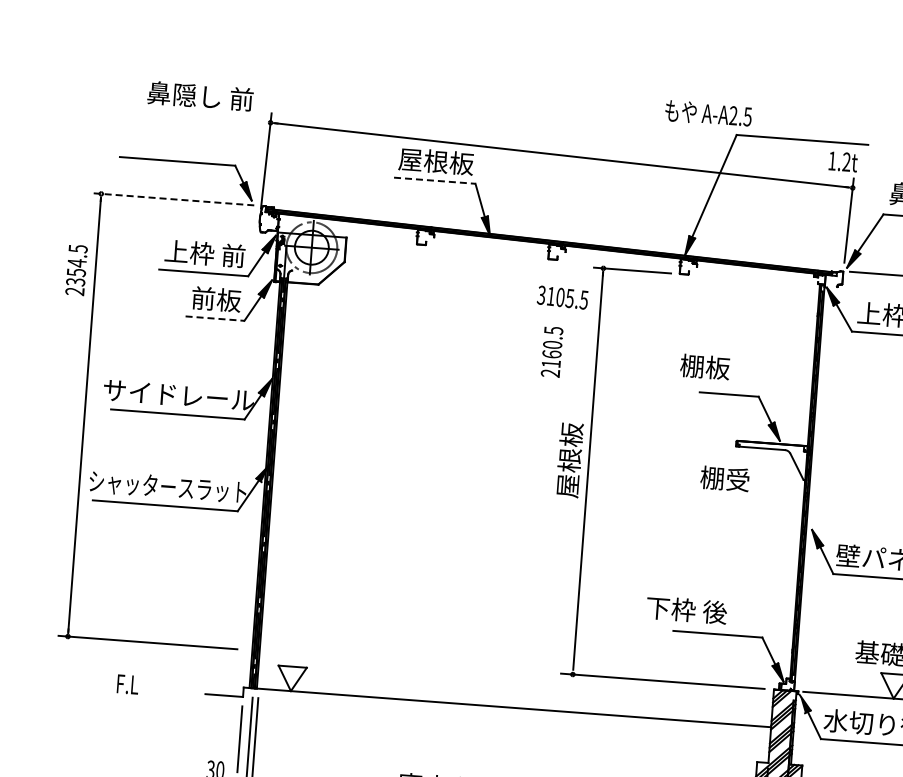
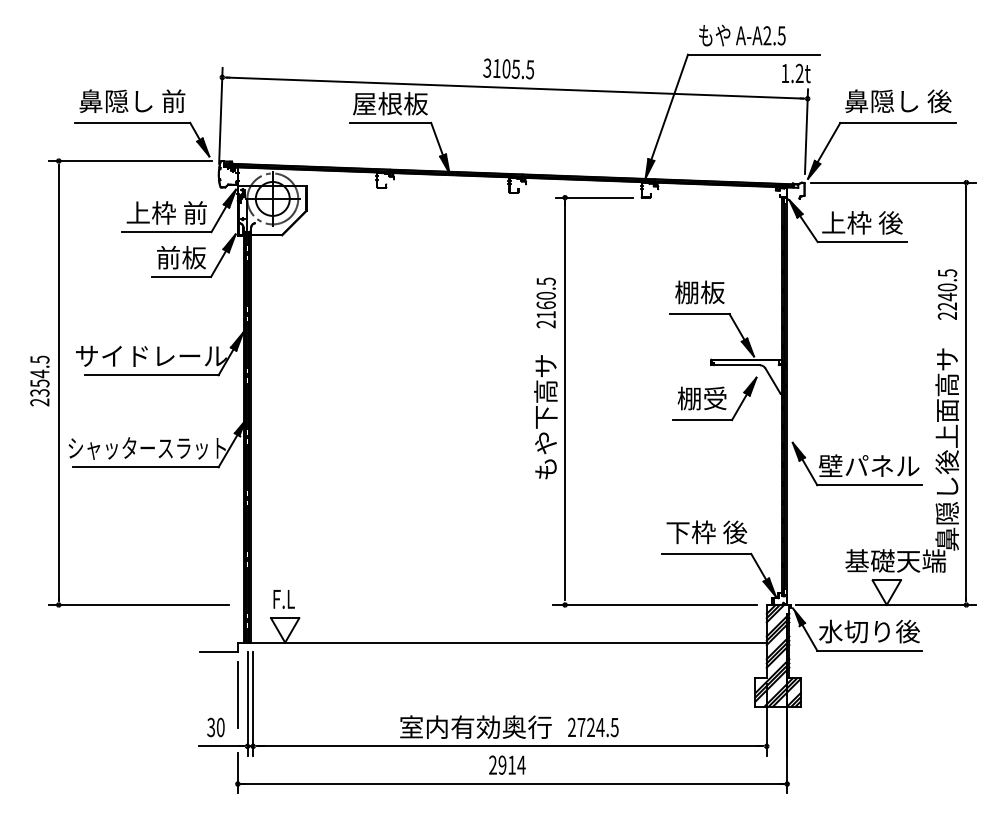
text: (200, 95) -> (132, 100), moved
text: (708, 113) -> (742, 35), moved
line: (434, 180) -> (390, 122), dashed -> solid
line: (172, 199) -> (130, 161), dashed -> solid
text: (76, 269) -> (39, 380), moved
text: (562, 297) -> (508, 68), moved
line: (214, 318) -> (181, 276), dashed -> solid
text: (551, 351) -> (545, 302), moved
text: (704, 367) -> (699, 292), moved
text: (567, 485) -> (545, 416), 屋根板 -> もや下高サ
part: (735, 500) -> (714, 419), added
text: (686, 610) -> (706, 532), moved
text: (127, 684) -> (283, 599), moved

